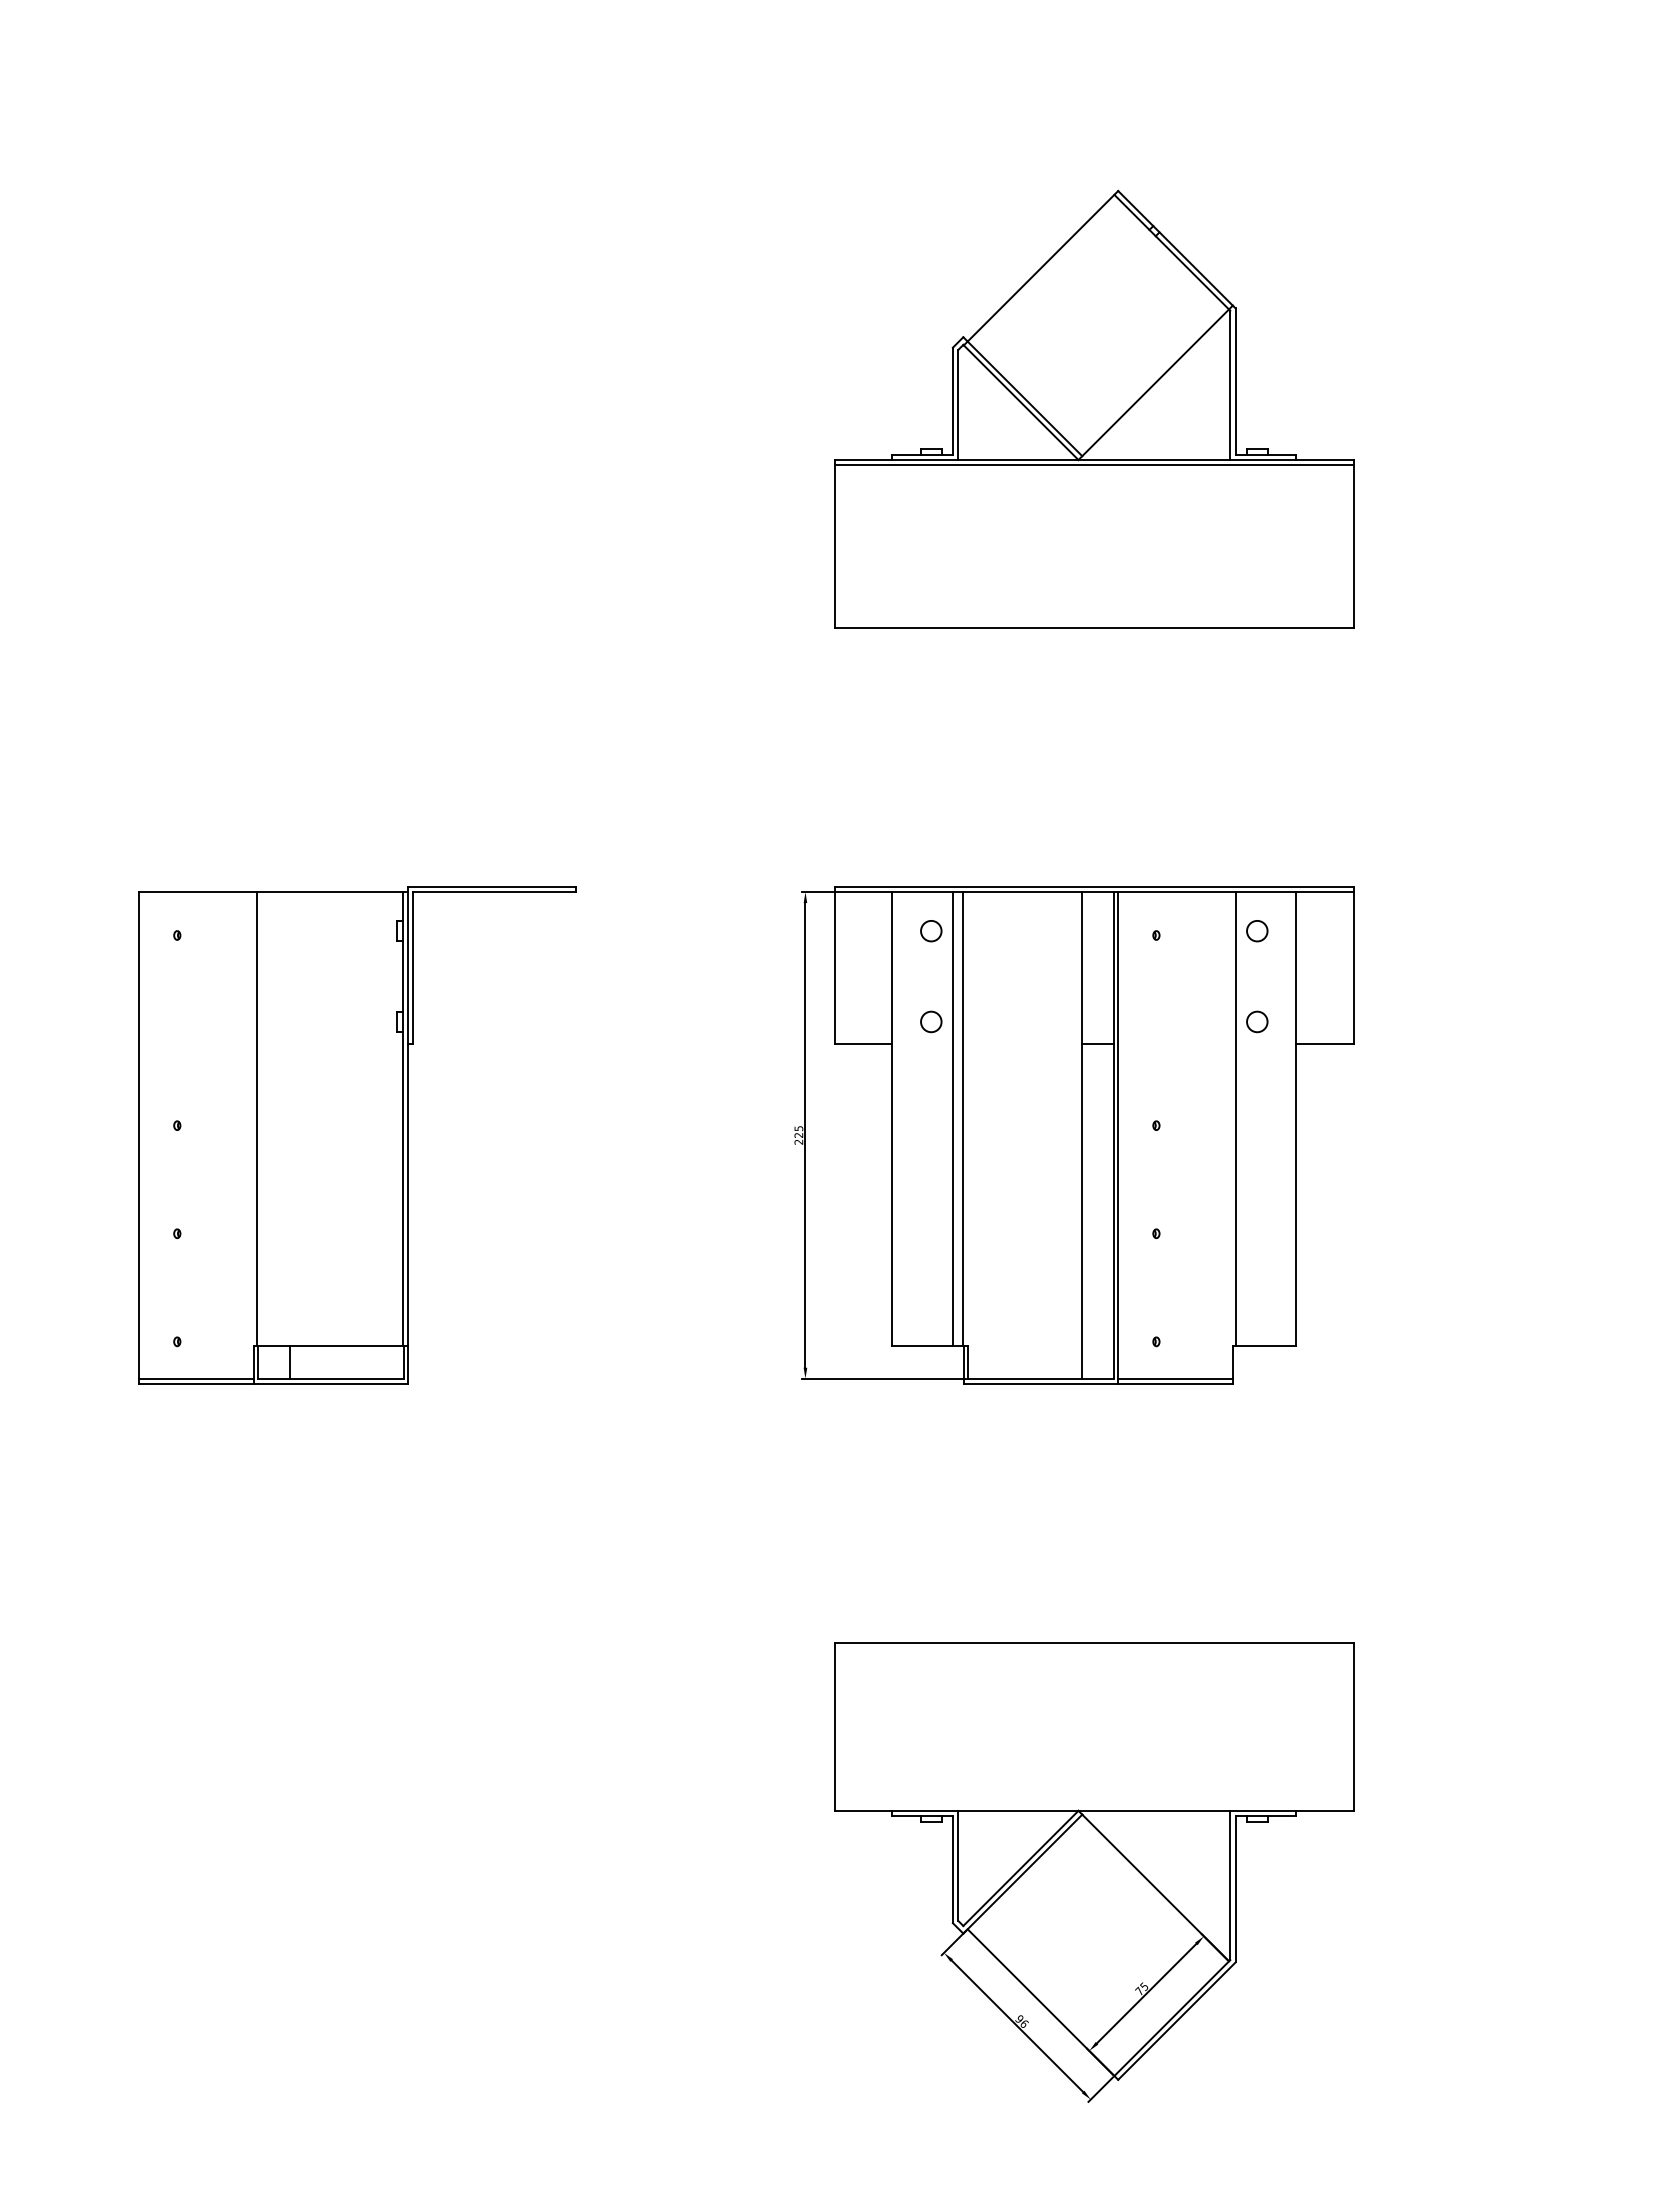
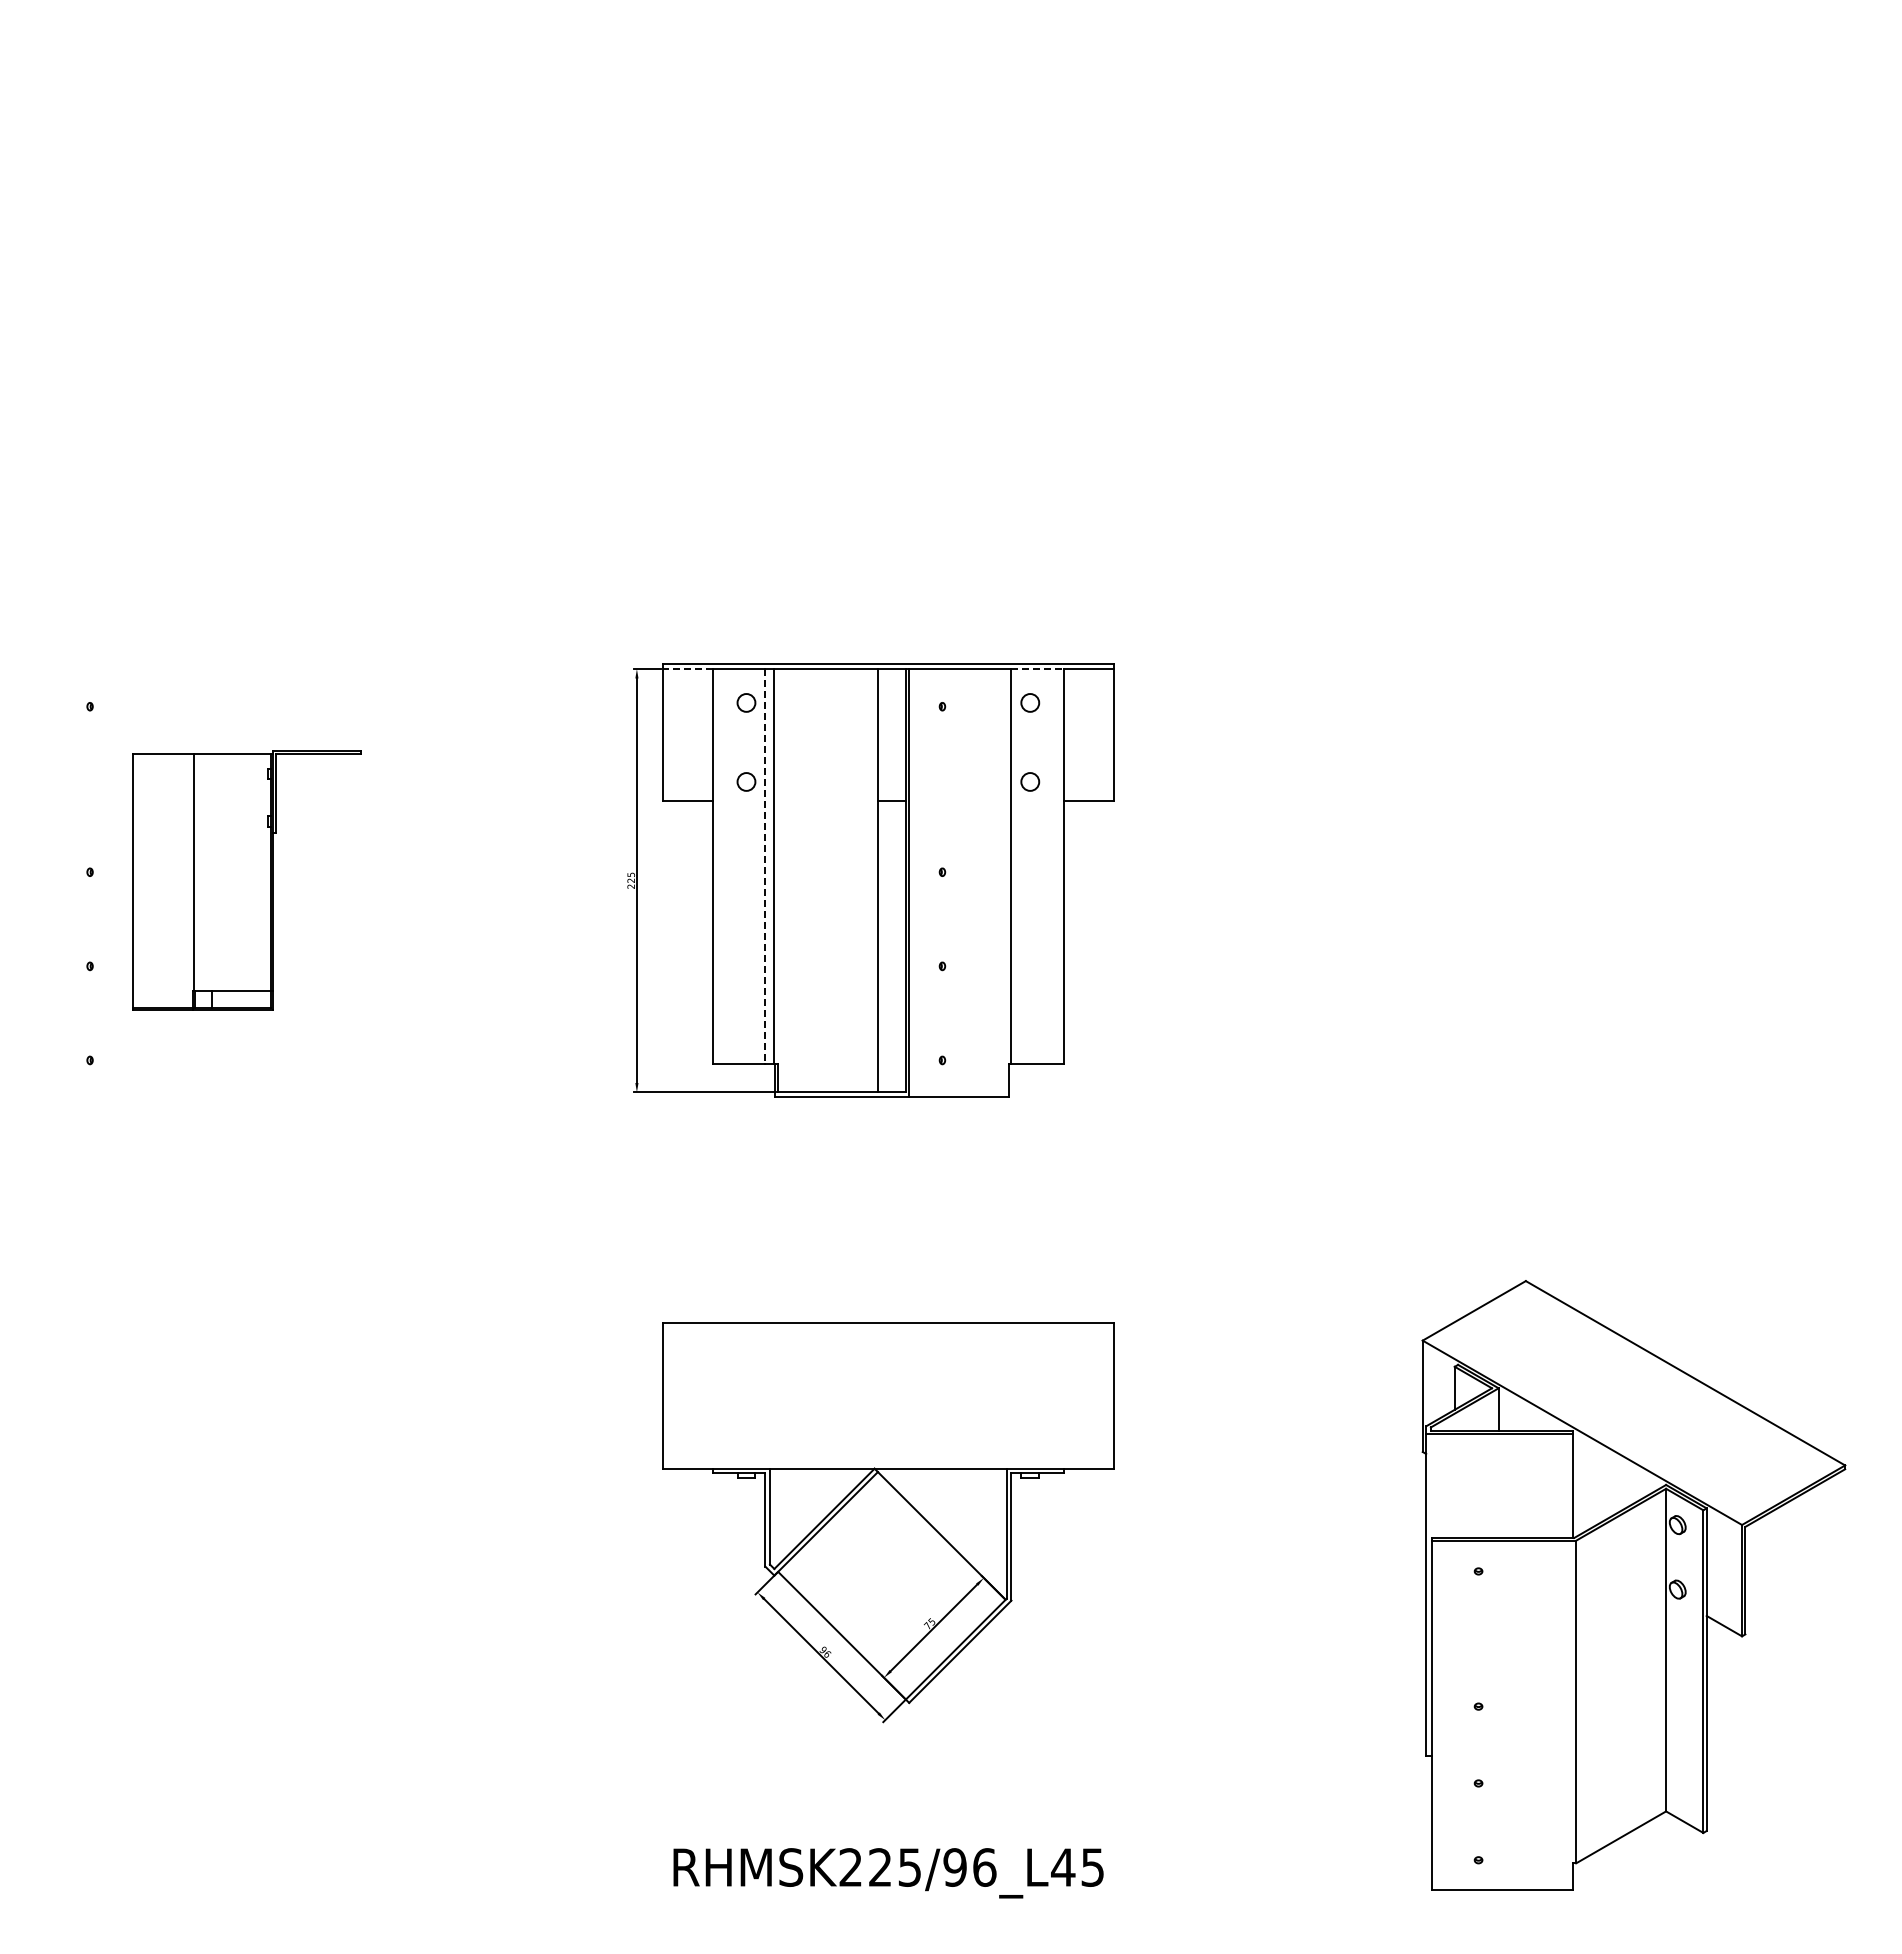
part: (1094, 409) -> (888, 248), removed
line: (863, 892) -> (687, 669), solid -> dashed
line: (1266, 892) -> (1038, 669), solid -> dashed
line: (953, 1119) -> (765, 866), solid -> dashed
part: (356, 1135) -> (246, 880), size x0.6
line: (1174, 1378) -> (958, 1092), removed

